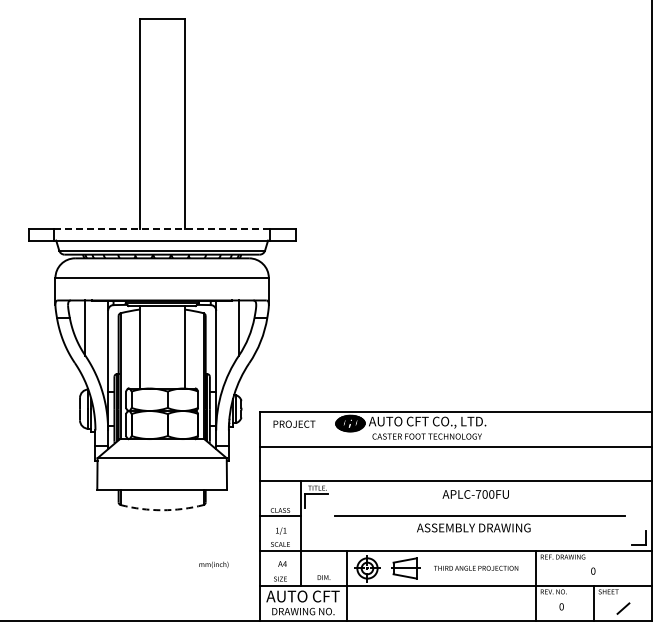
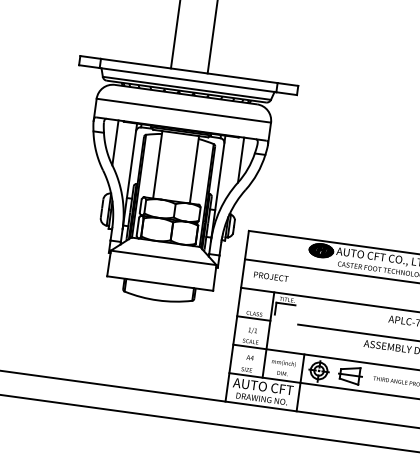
line: (161, 229) -> (188, 70), dashed -> solid
text: (294, 423) -> (271, 276), moved
arc: (162, 510) -> (158, 300), dashed -> solid
text: (213, 564) -> (283, 362), moved

